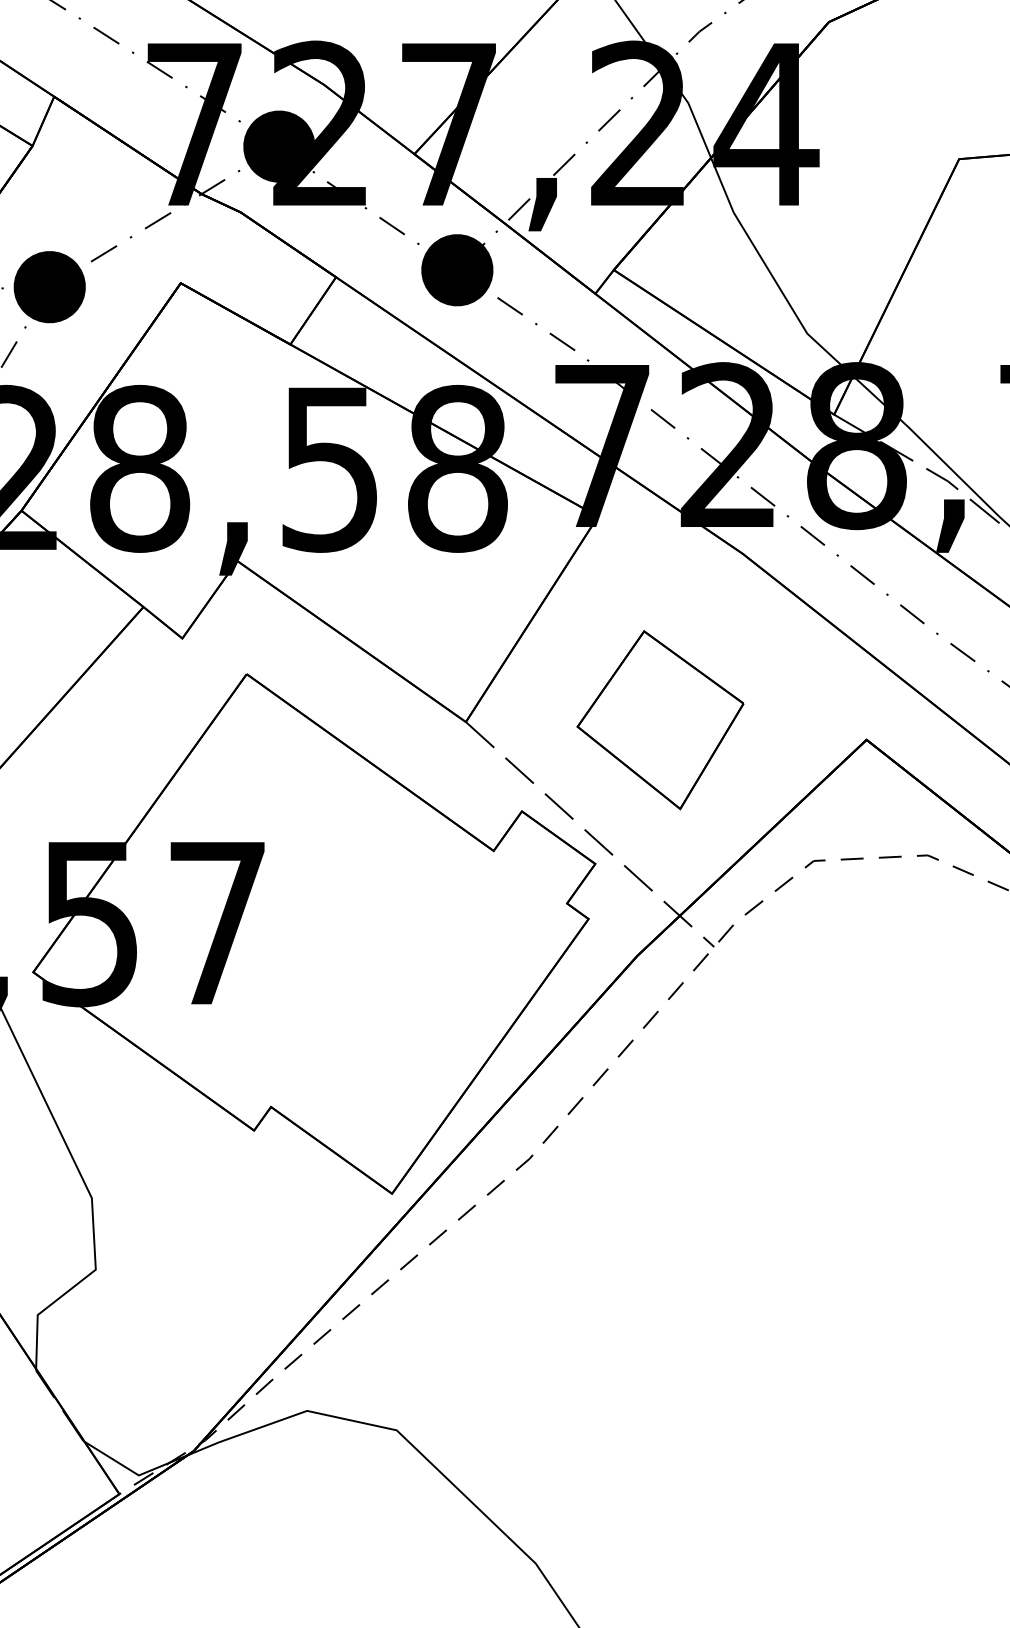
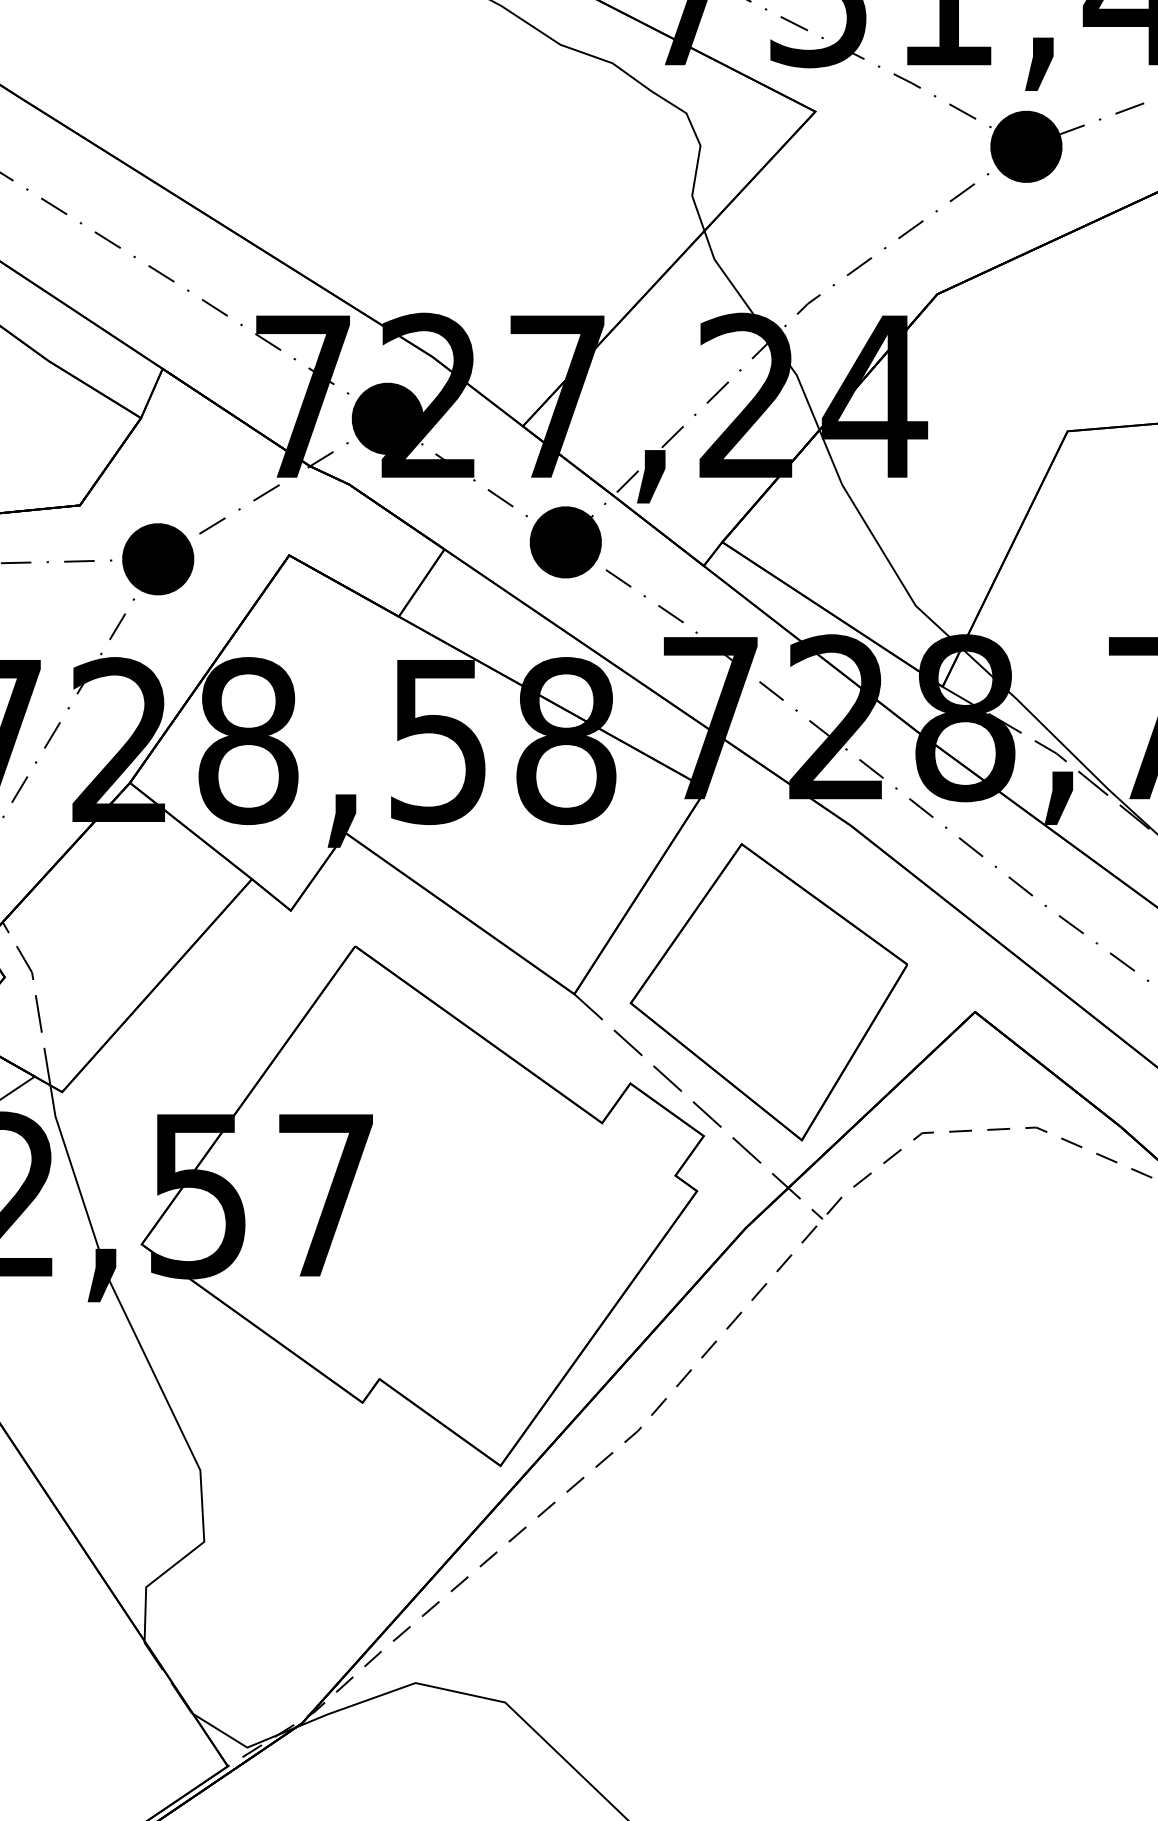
part: (660, 720) -> (768, 992), size x1.67

